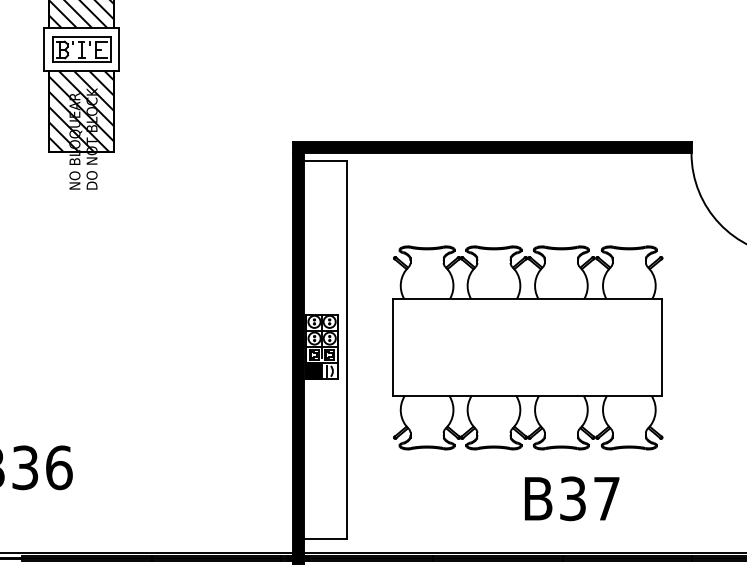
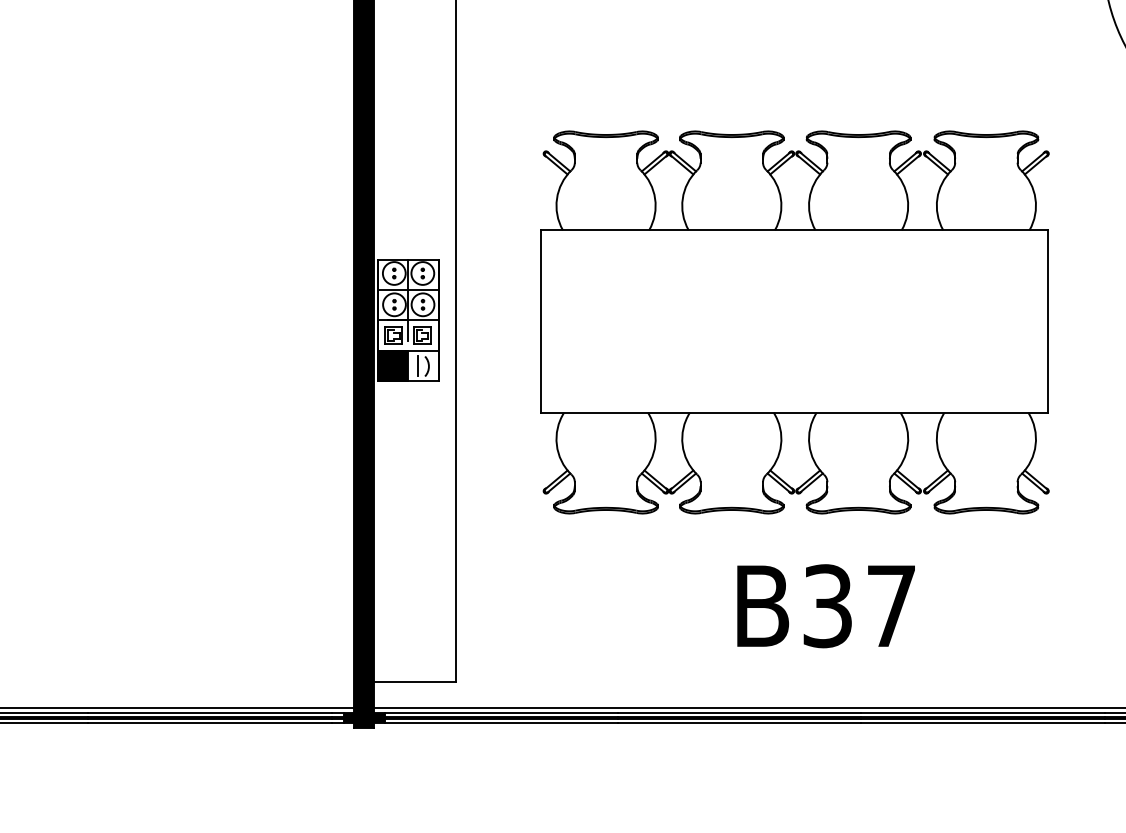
text: (572, 498) -> (826, 605), moved

